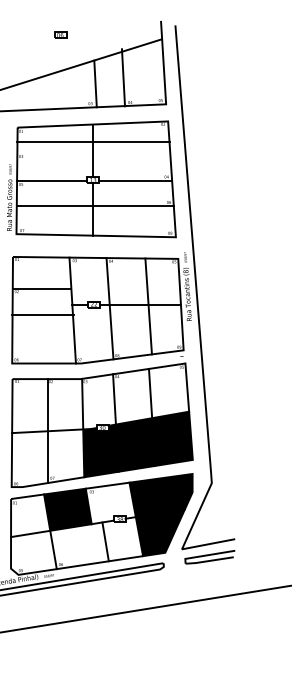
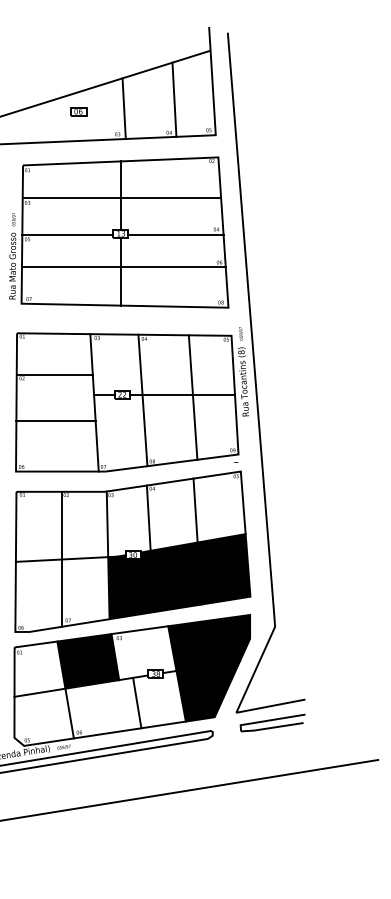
part: (60, 35) -> (78, 111), moved
line: (123, 77) -> (174, 99), moved
line: (93, 142) -> (121, 198), moved
line: (42, 314) -> (55, 421), moved

